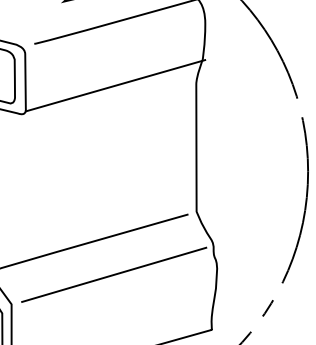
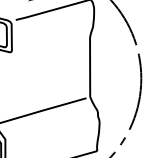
line: (116, 84) -> (53, 38), removed
line: (114, 273) -> (52, 125), removed

